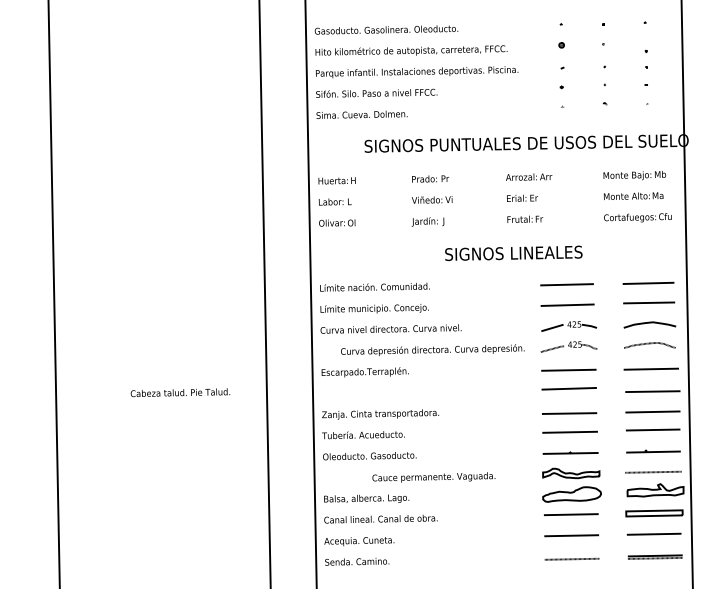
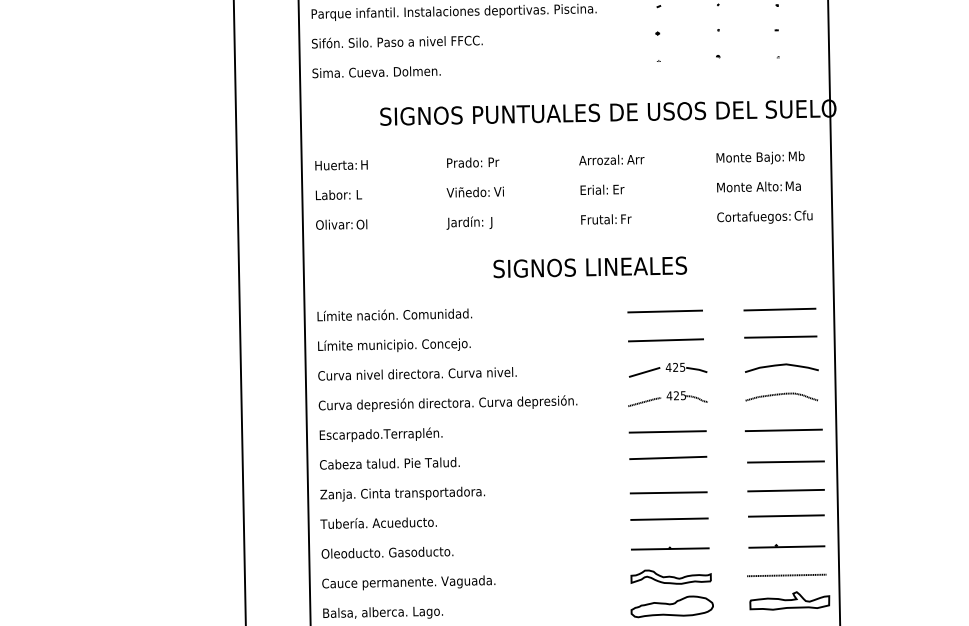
text: (432, 349) -> (447, 402), moved
text: (180, 392) -> (389, 463), moved
text: (433, 477) -> (408, 582), moved

